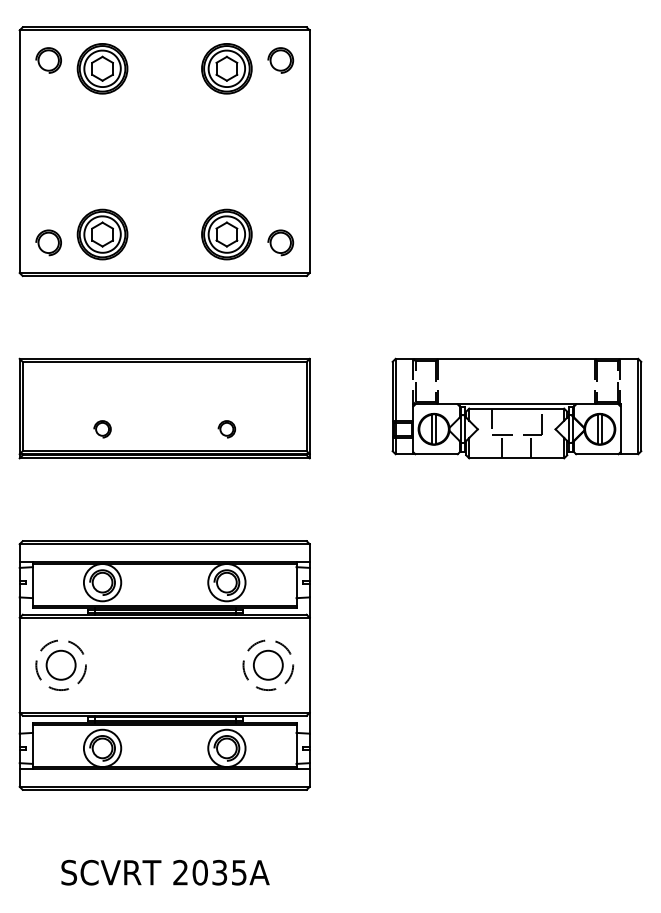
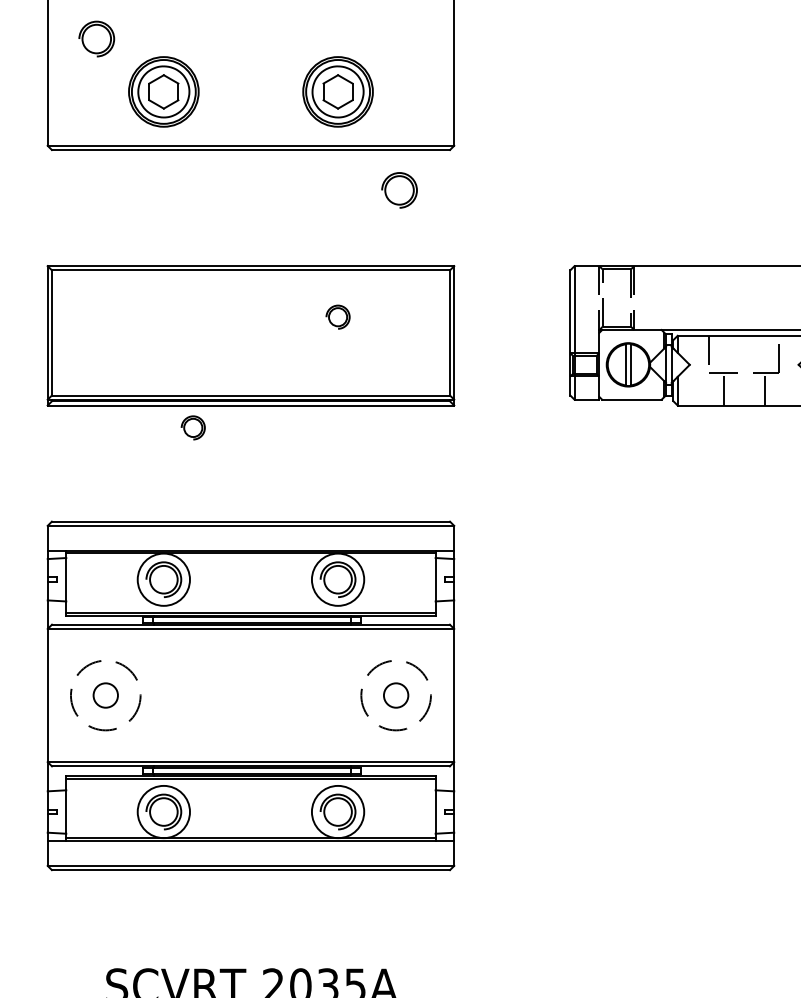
part: (48, 242) -> (96, 38), moved
part: (280, 242) -> (399, 189), moved
part: (102, 429) -> (193, 428), moved
part: (226, 429) -> (337, 317), moved
circle: (60, 664) -> (104, 694), size x0.6
circle: (267, 664) -> (394, 694), size x0.6

